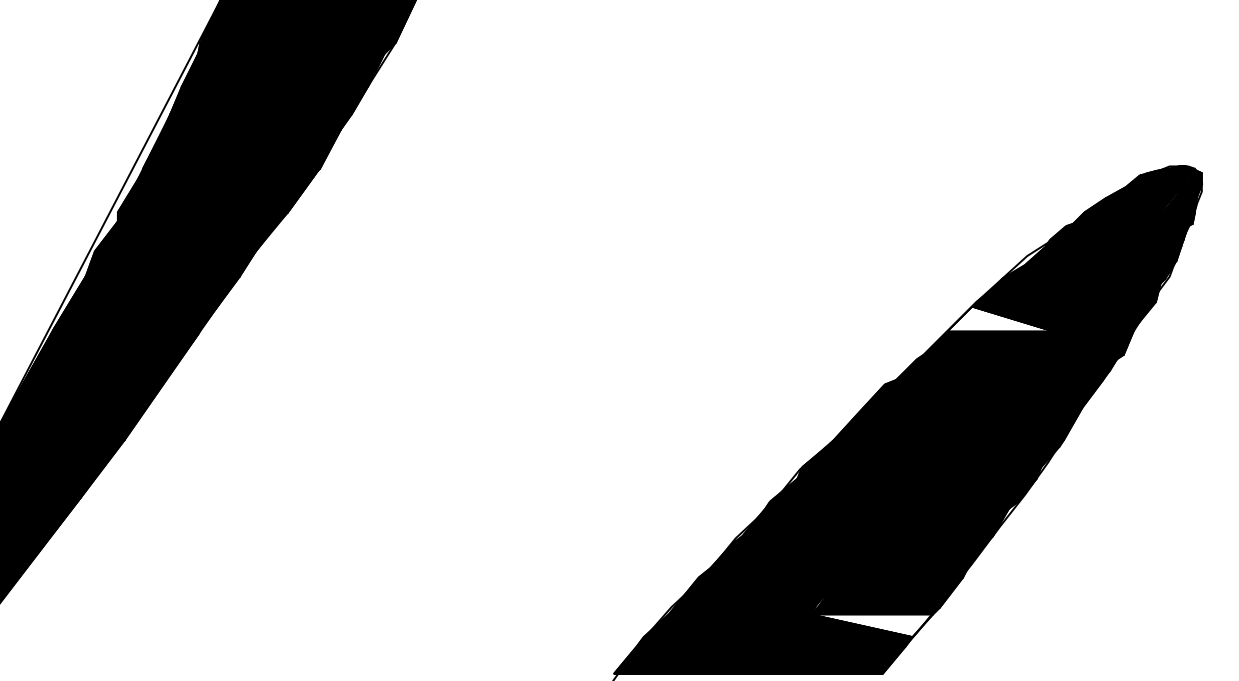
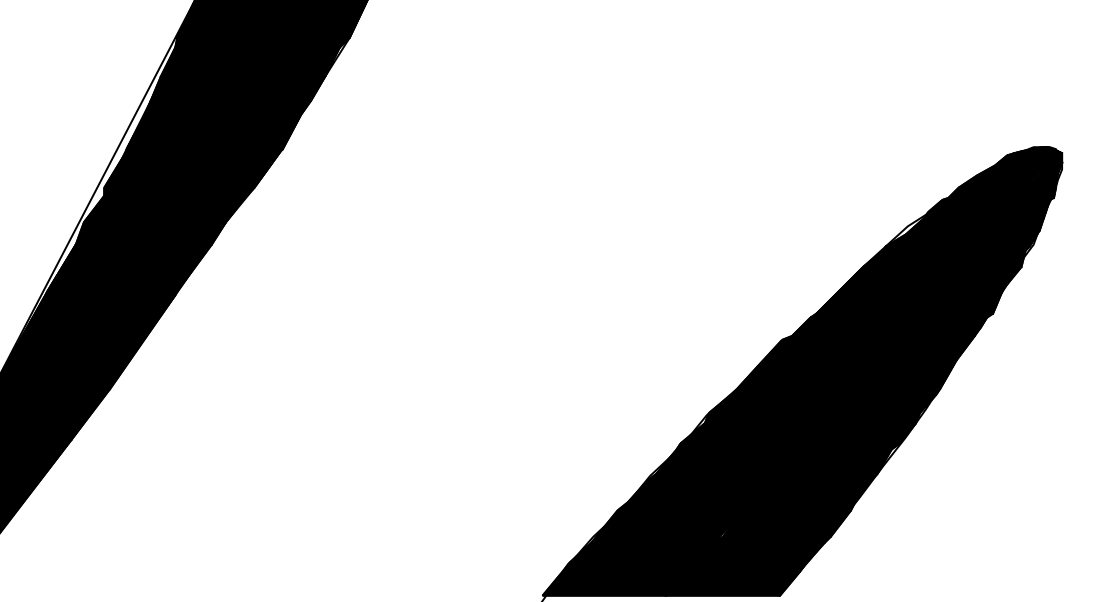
fill: (1000, 318) -> (884, 281), added
fill: (871, 625) -> (770, 552), added

